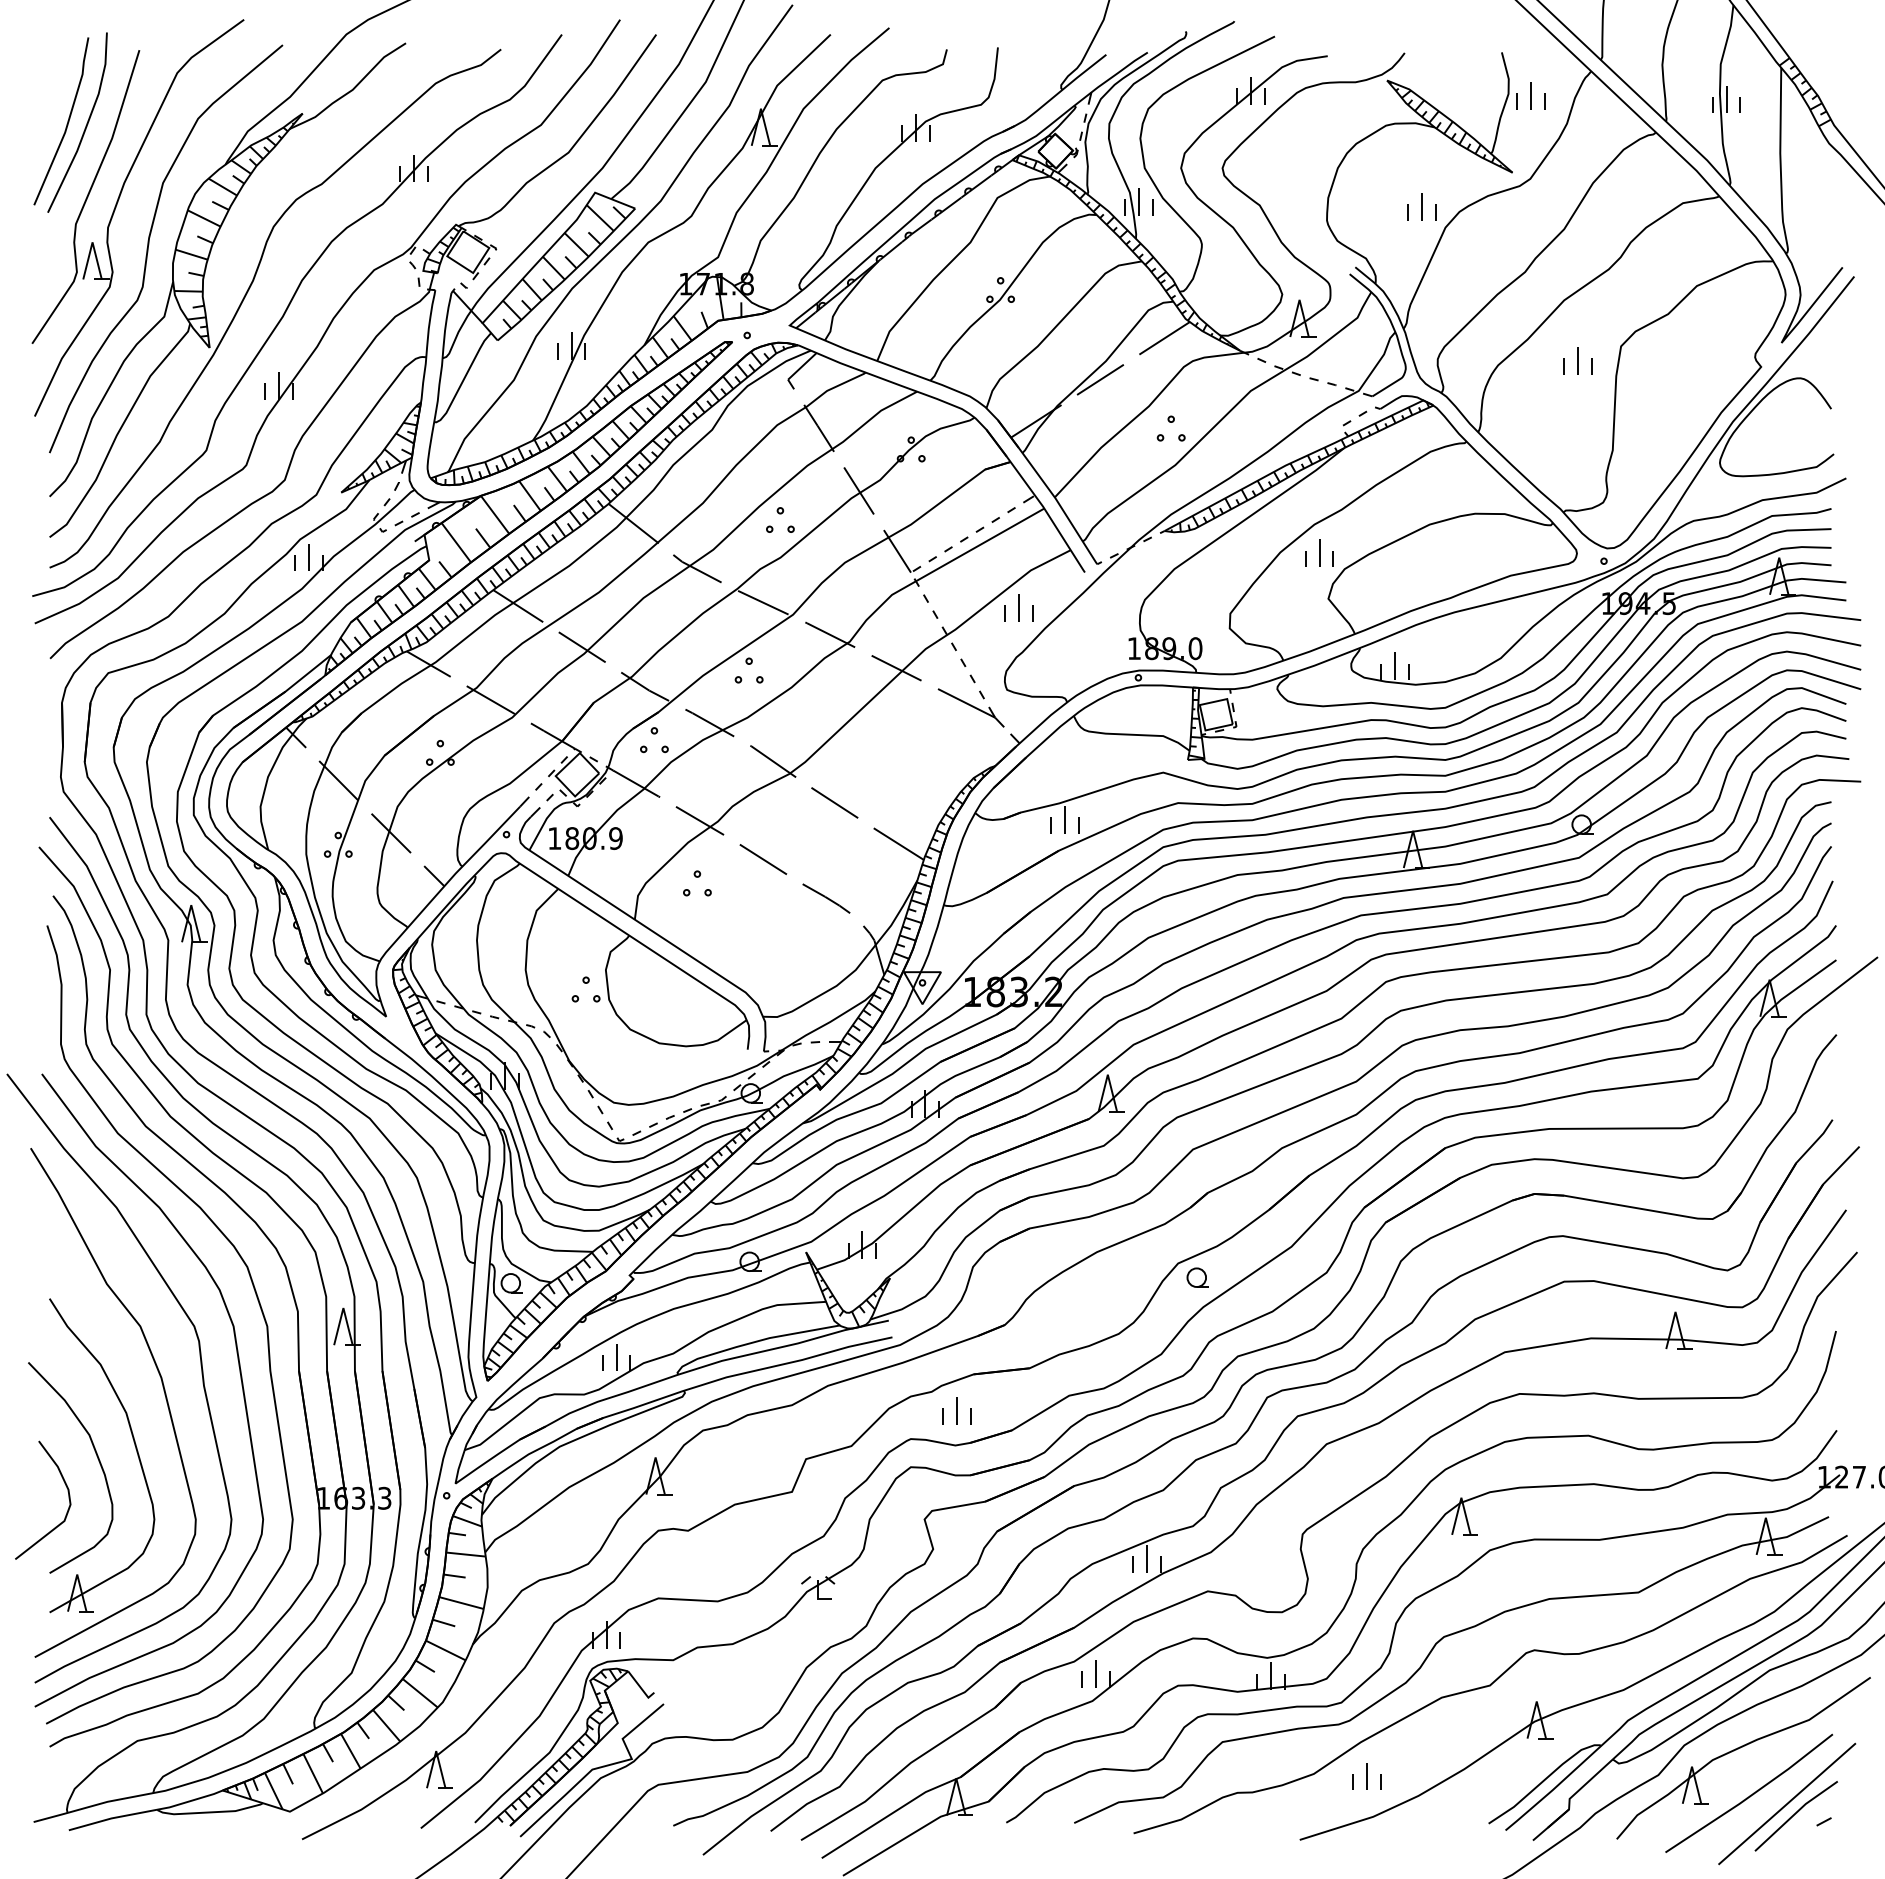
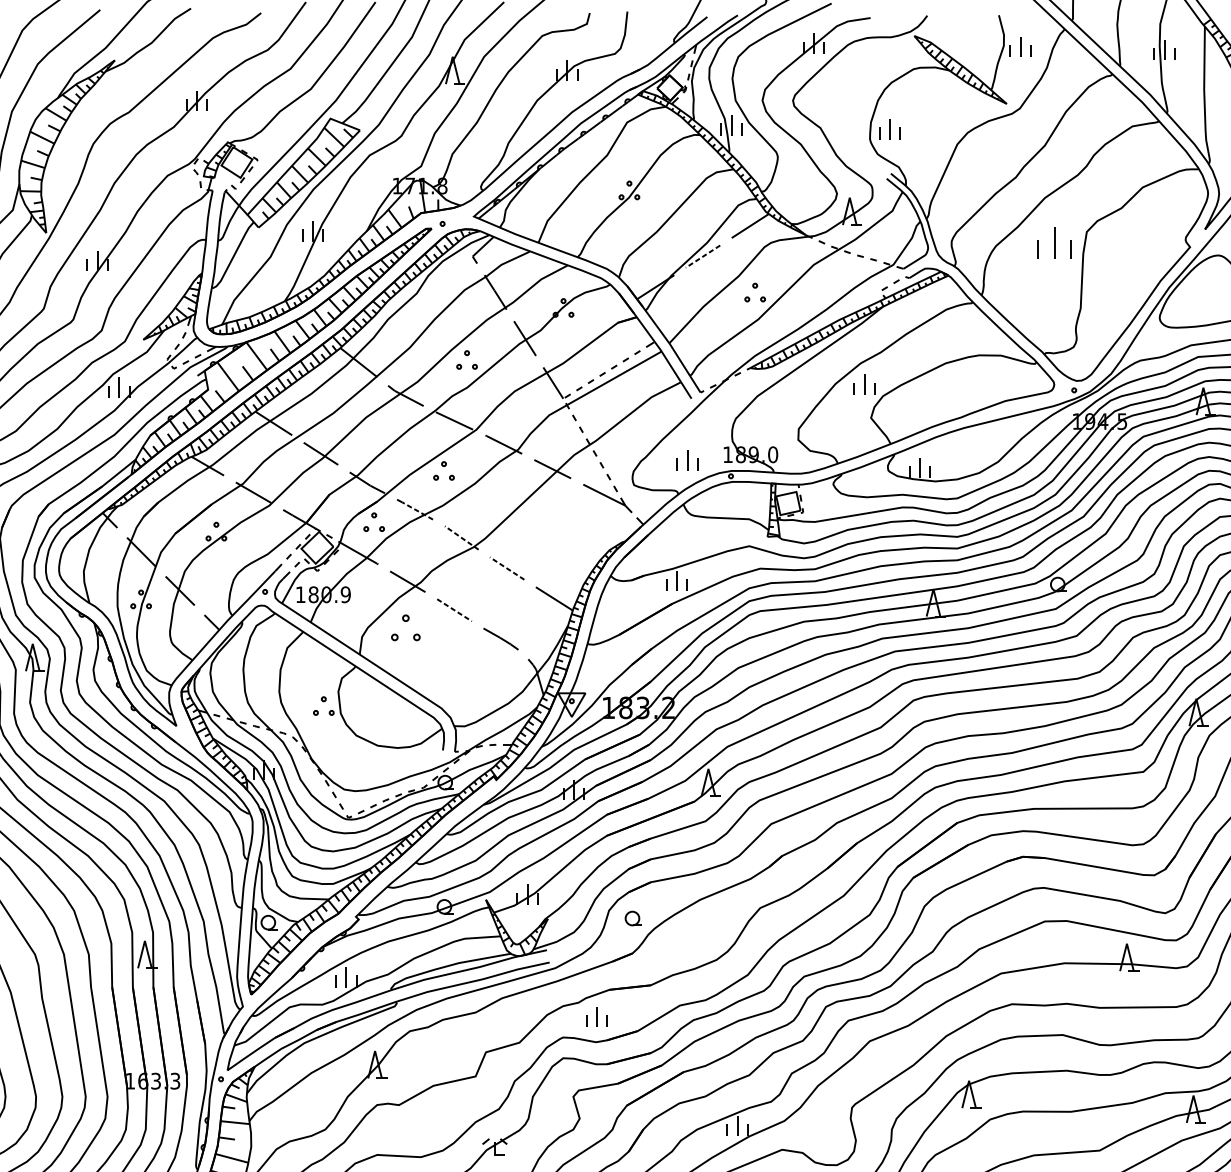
part: (1421, 206) -> (889, 128), moved
part: (1577, 360) -> (1054, 242), size x1.6
line: (1100, 379) -> (703, 256), solid -> dashed
part: (1018, 607) -> (687, 459), moved
line: (713, 724) -> (417, 510), solid -> dashed
line: (773, 761) -> (461, 538), solid -> dashed
line: (834, 802) -> (506, 568), solid -> dashed
line: (763, 859) -> (454, 610), solid -> dashed
part: (697, 883) -> (405, 627), size x1.4
part: (1197, 1277) -> (633, 918), moved

